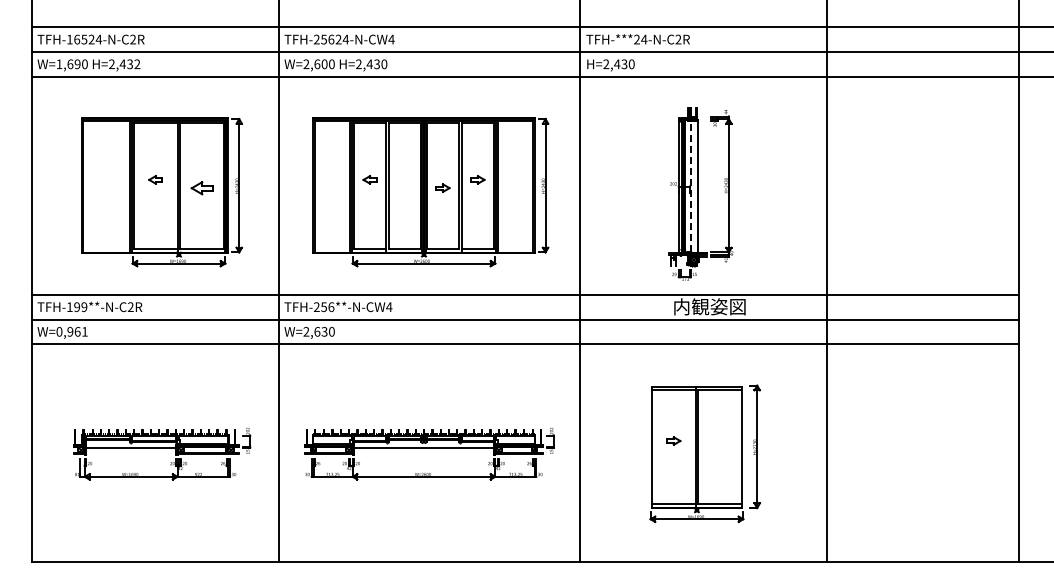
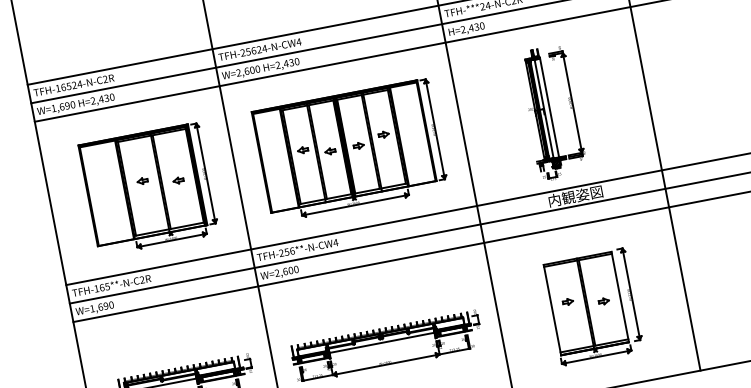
text: (137, 64) -> (112, 97), H=2,432 -> H=2,430
line: (690, 186) -> (543, 109), dashed -> solid
part: (201, 187) -> (177, 180), size x0.62
part: (404, 187) -> (329, 150), added
text: (80, 307) -> (104, 287), TFH-199**-N-C2R -> TFH-165**-N-C2R
text: (71, 331) -> (101, 306), W=0,961 -> W=1,690
text: (324, 331) -> (290, 270), W=2,630 -> W=2,600
part: (720, 448) -> (604, 300), added

